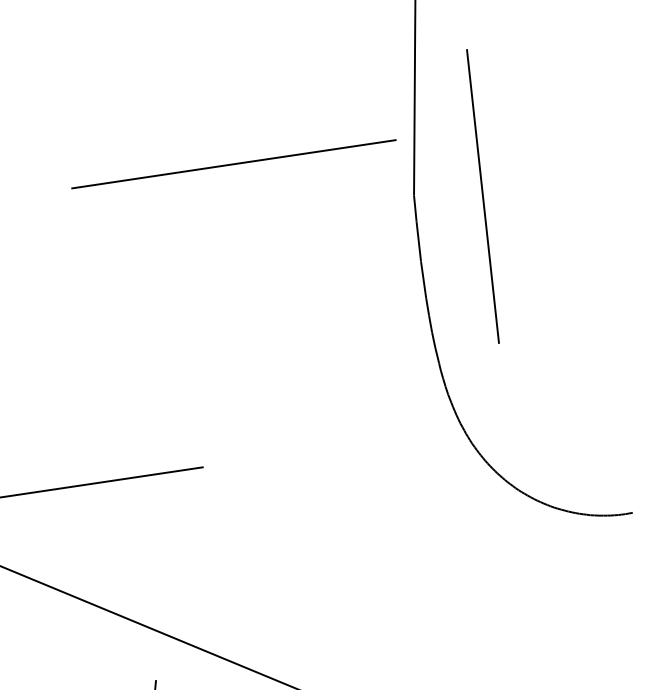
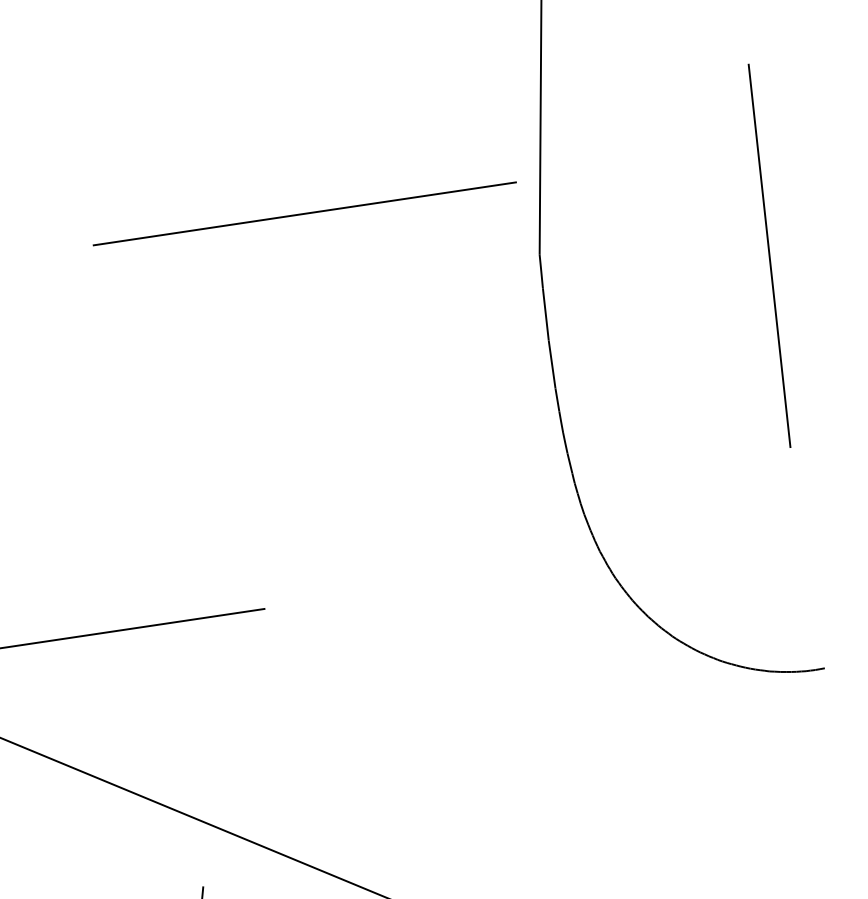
line: (482, 196) -> (769, 255), moved

